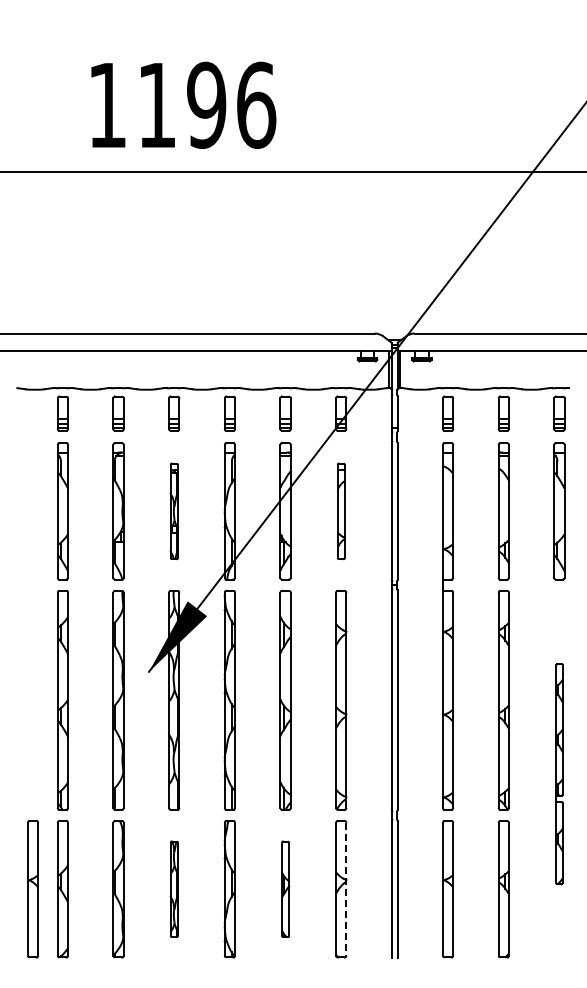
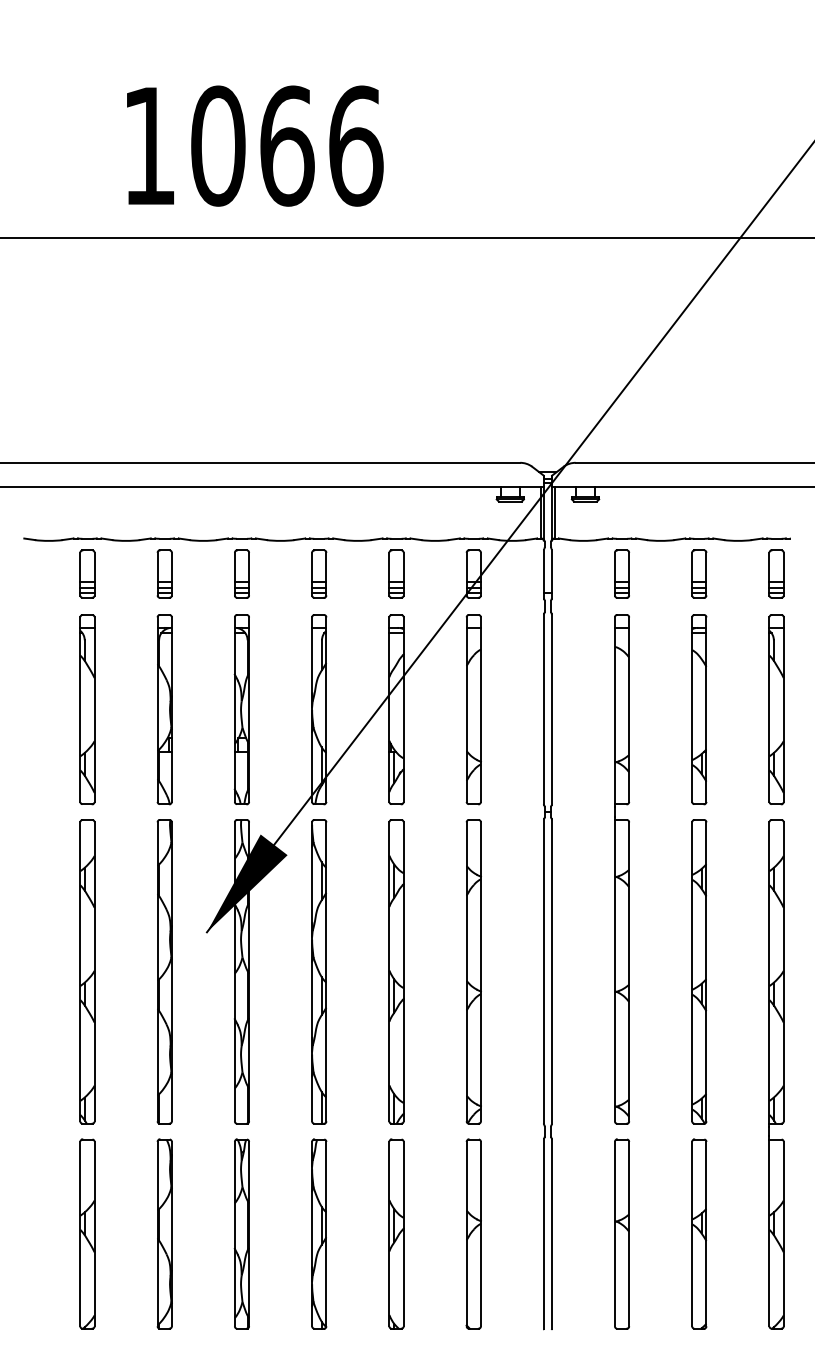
text: (181, 104) -> (252, 144), 1196 -> 1066
part: (174, 511) -> (242, 709), size x1.43
part: (341, 511) -> (474, 709), size x1.43
part: (559, 774) -> (776, 1074), size x1.67
part: (33, 889) -> (46, 1234), removed
part: (174, 889) -> (242, 1234), size x1.43
part: (285, 889) -> (396, 1234), size x1.43
line: (346, 889) -> (481, 1234), dashed -> solid

